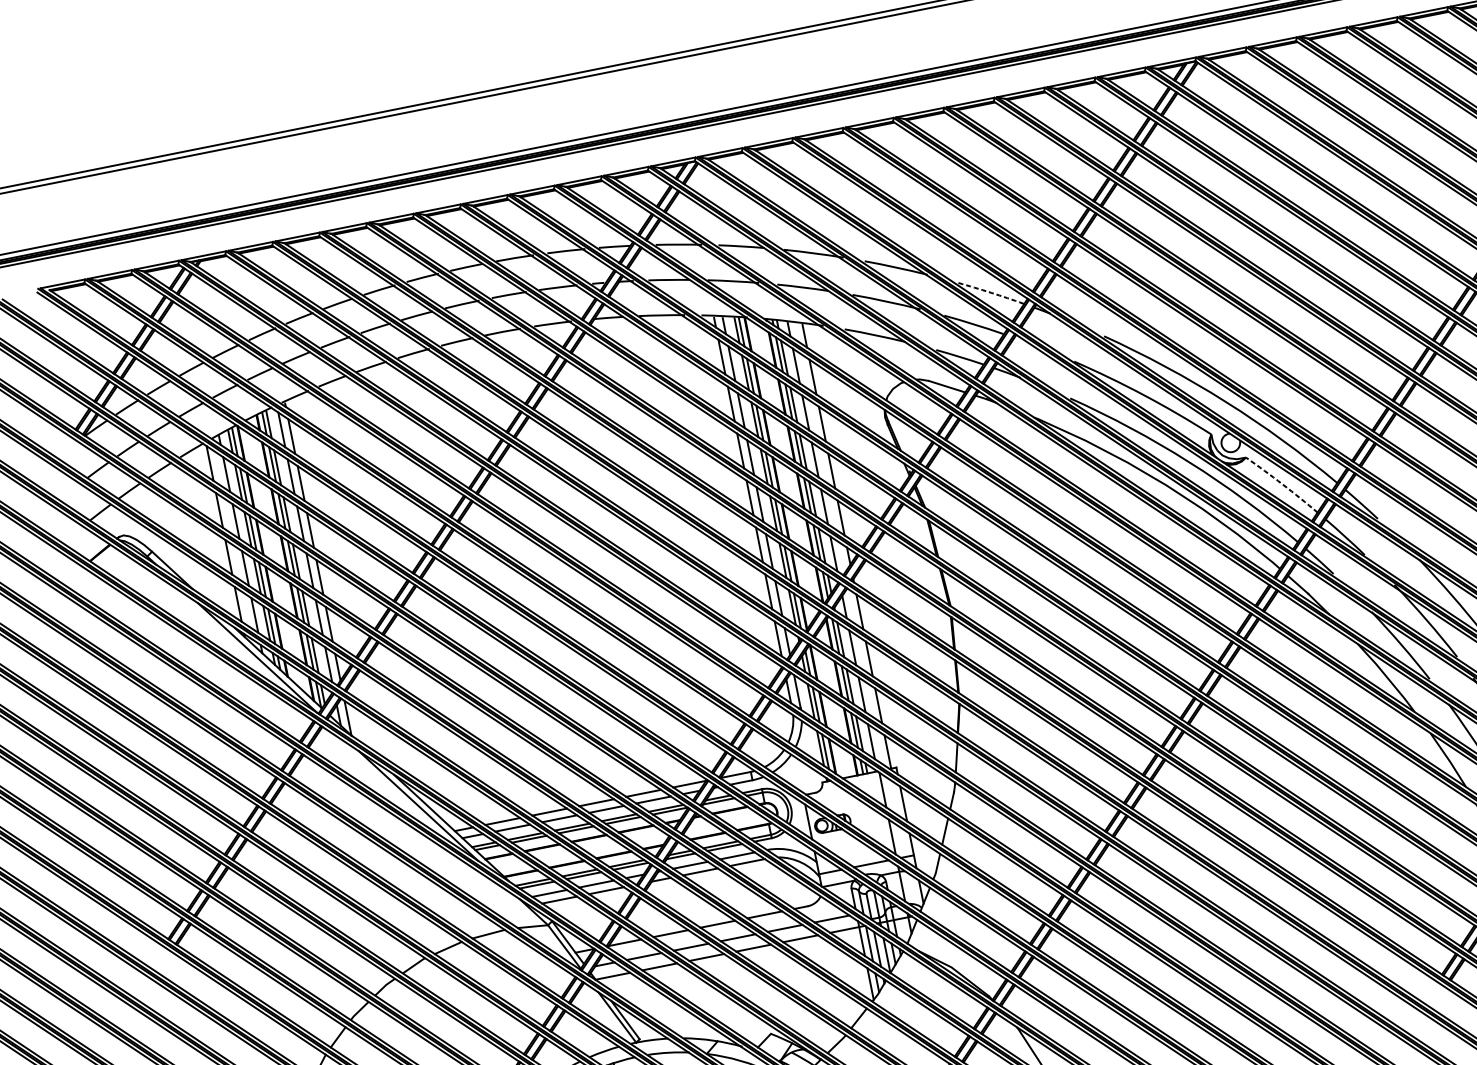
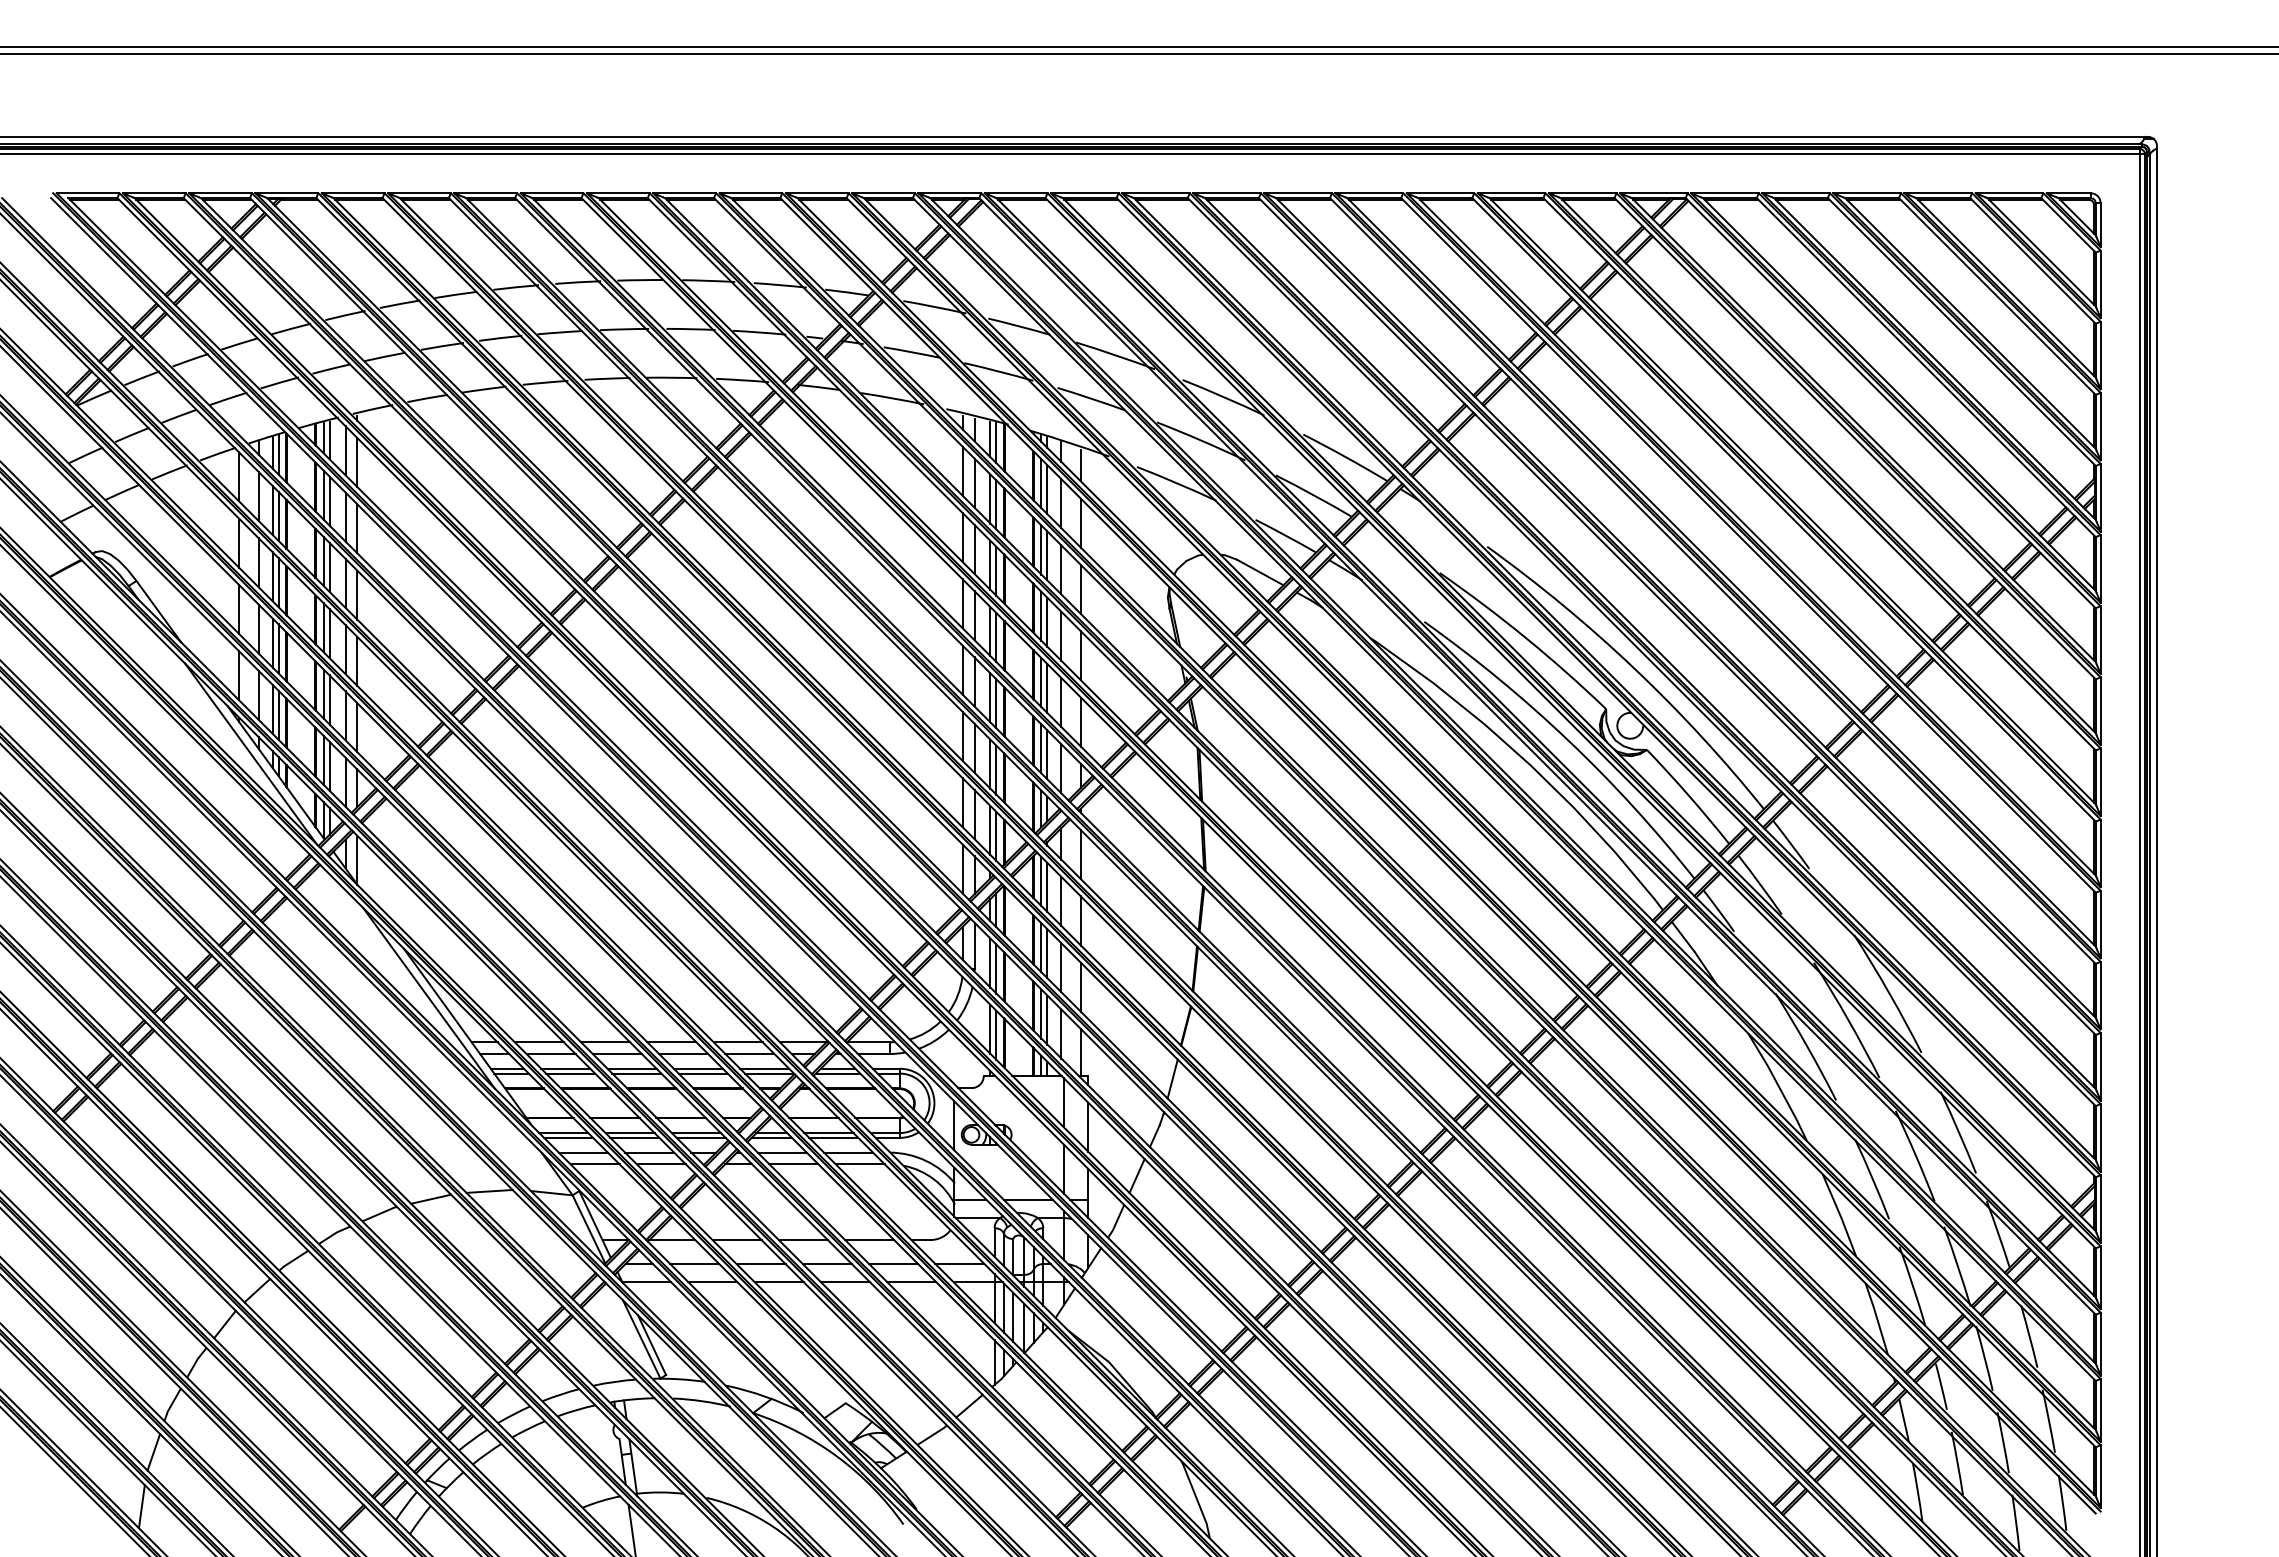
arc: (991, 293) -> (1345, 457), dashed -> solid
arc: (1282, 484) -> (1689, 796), dashed -> solid

